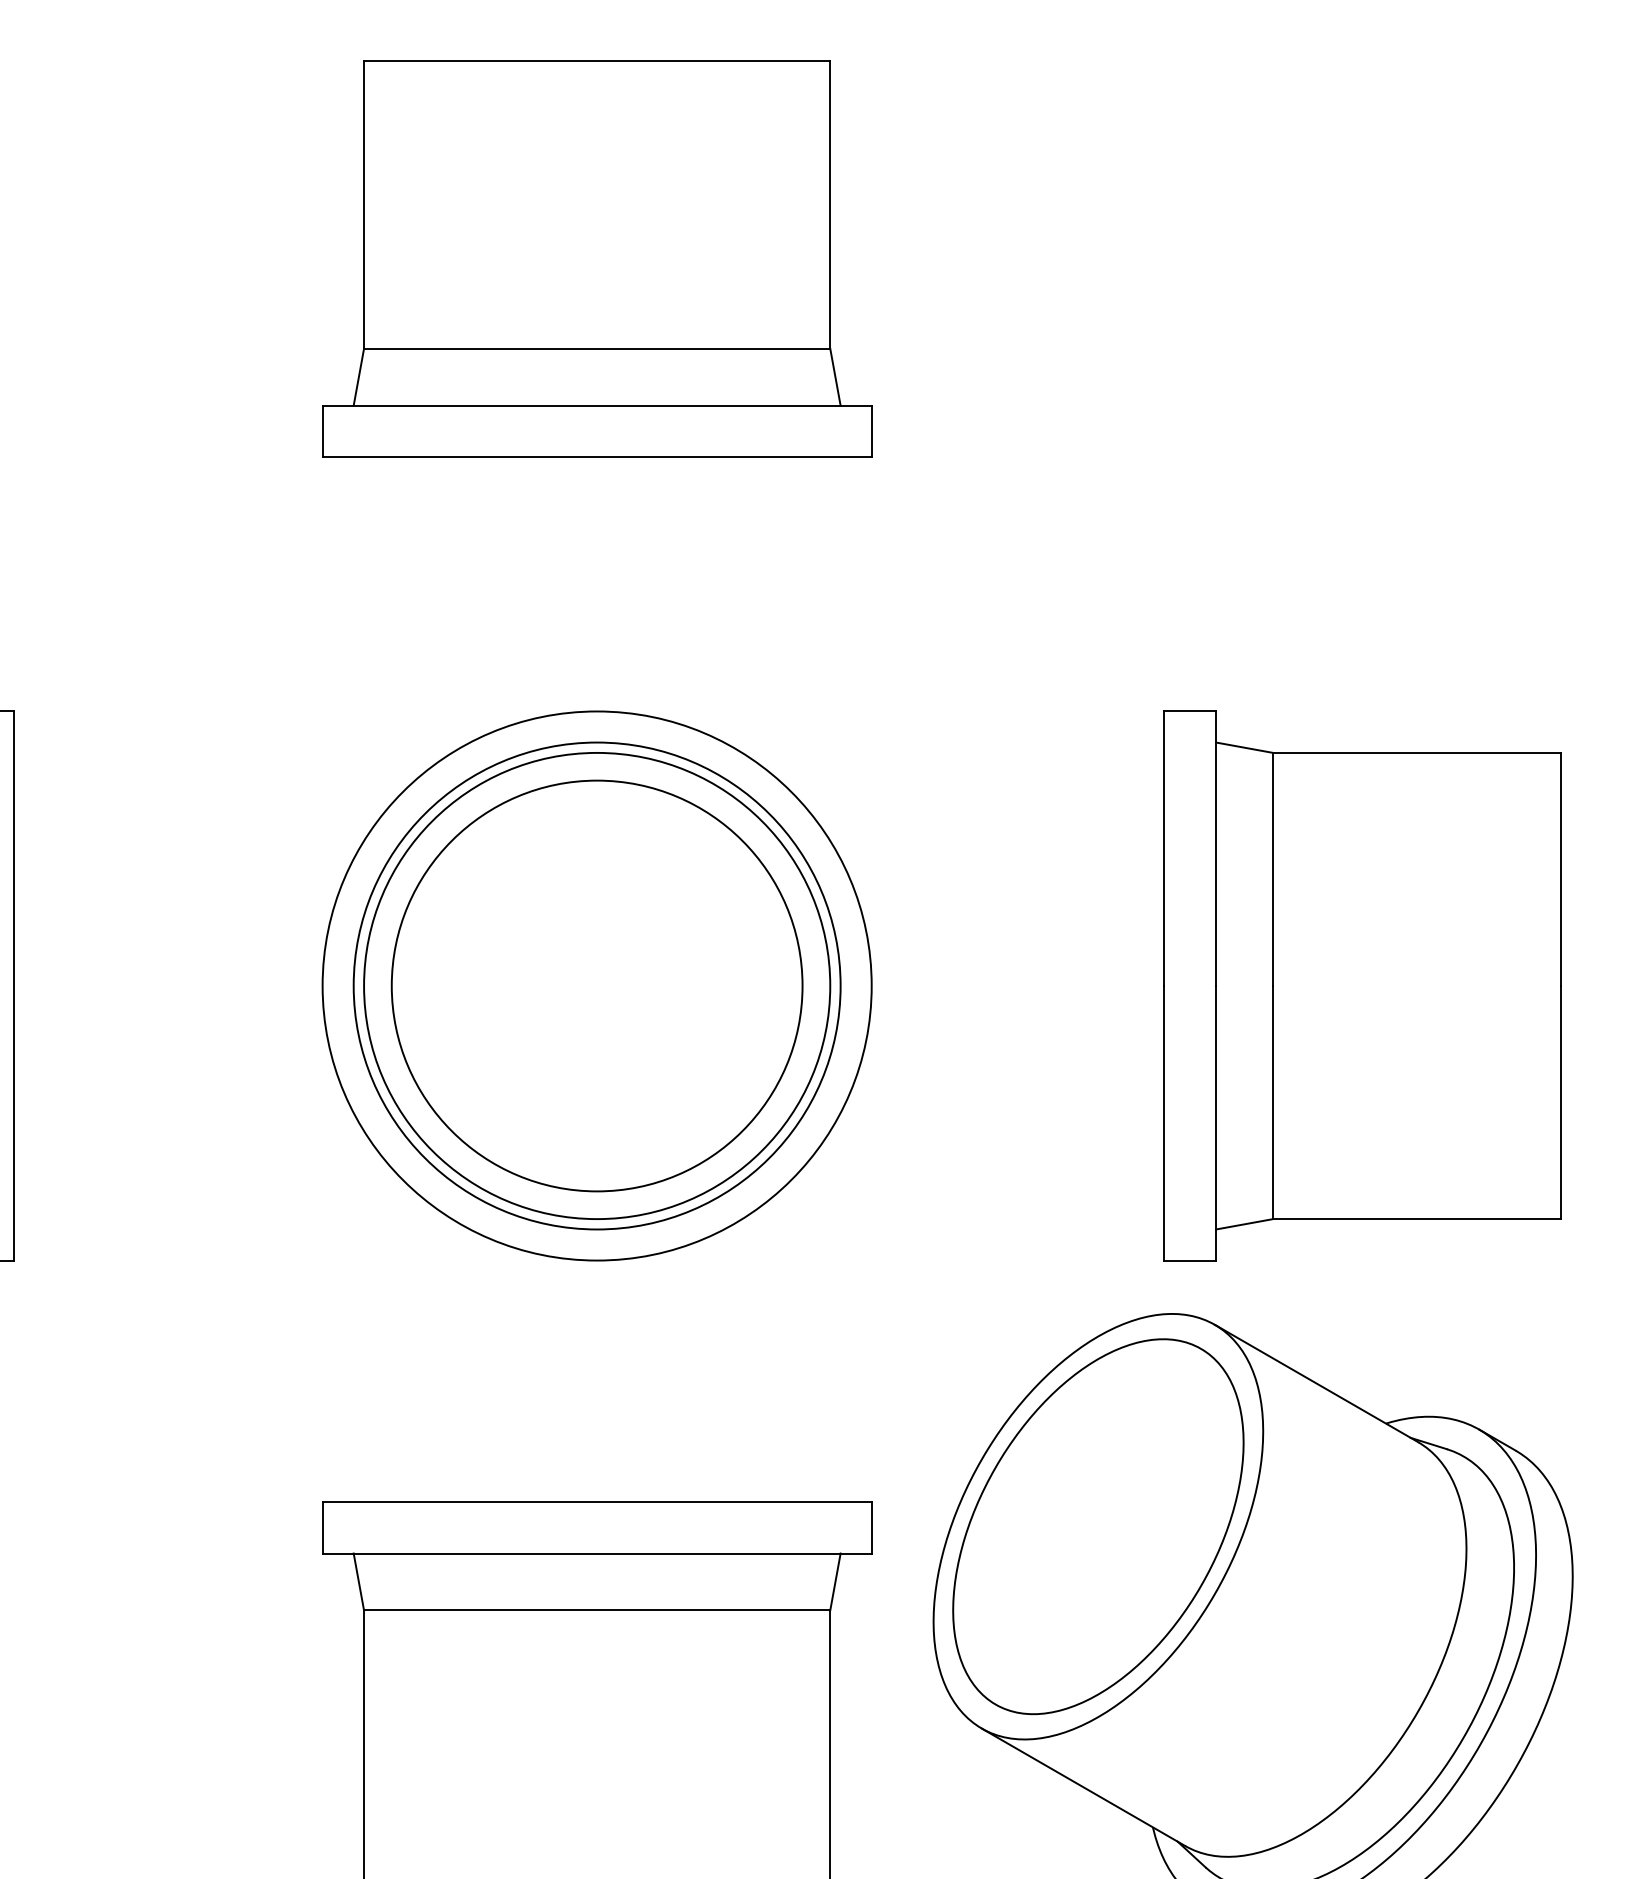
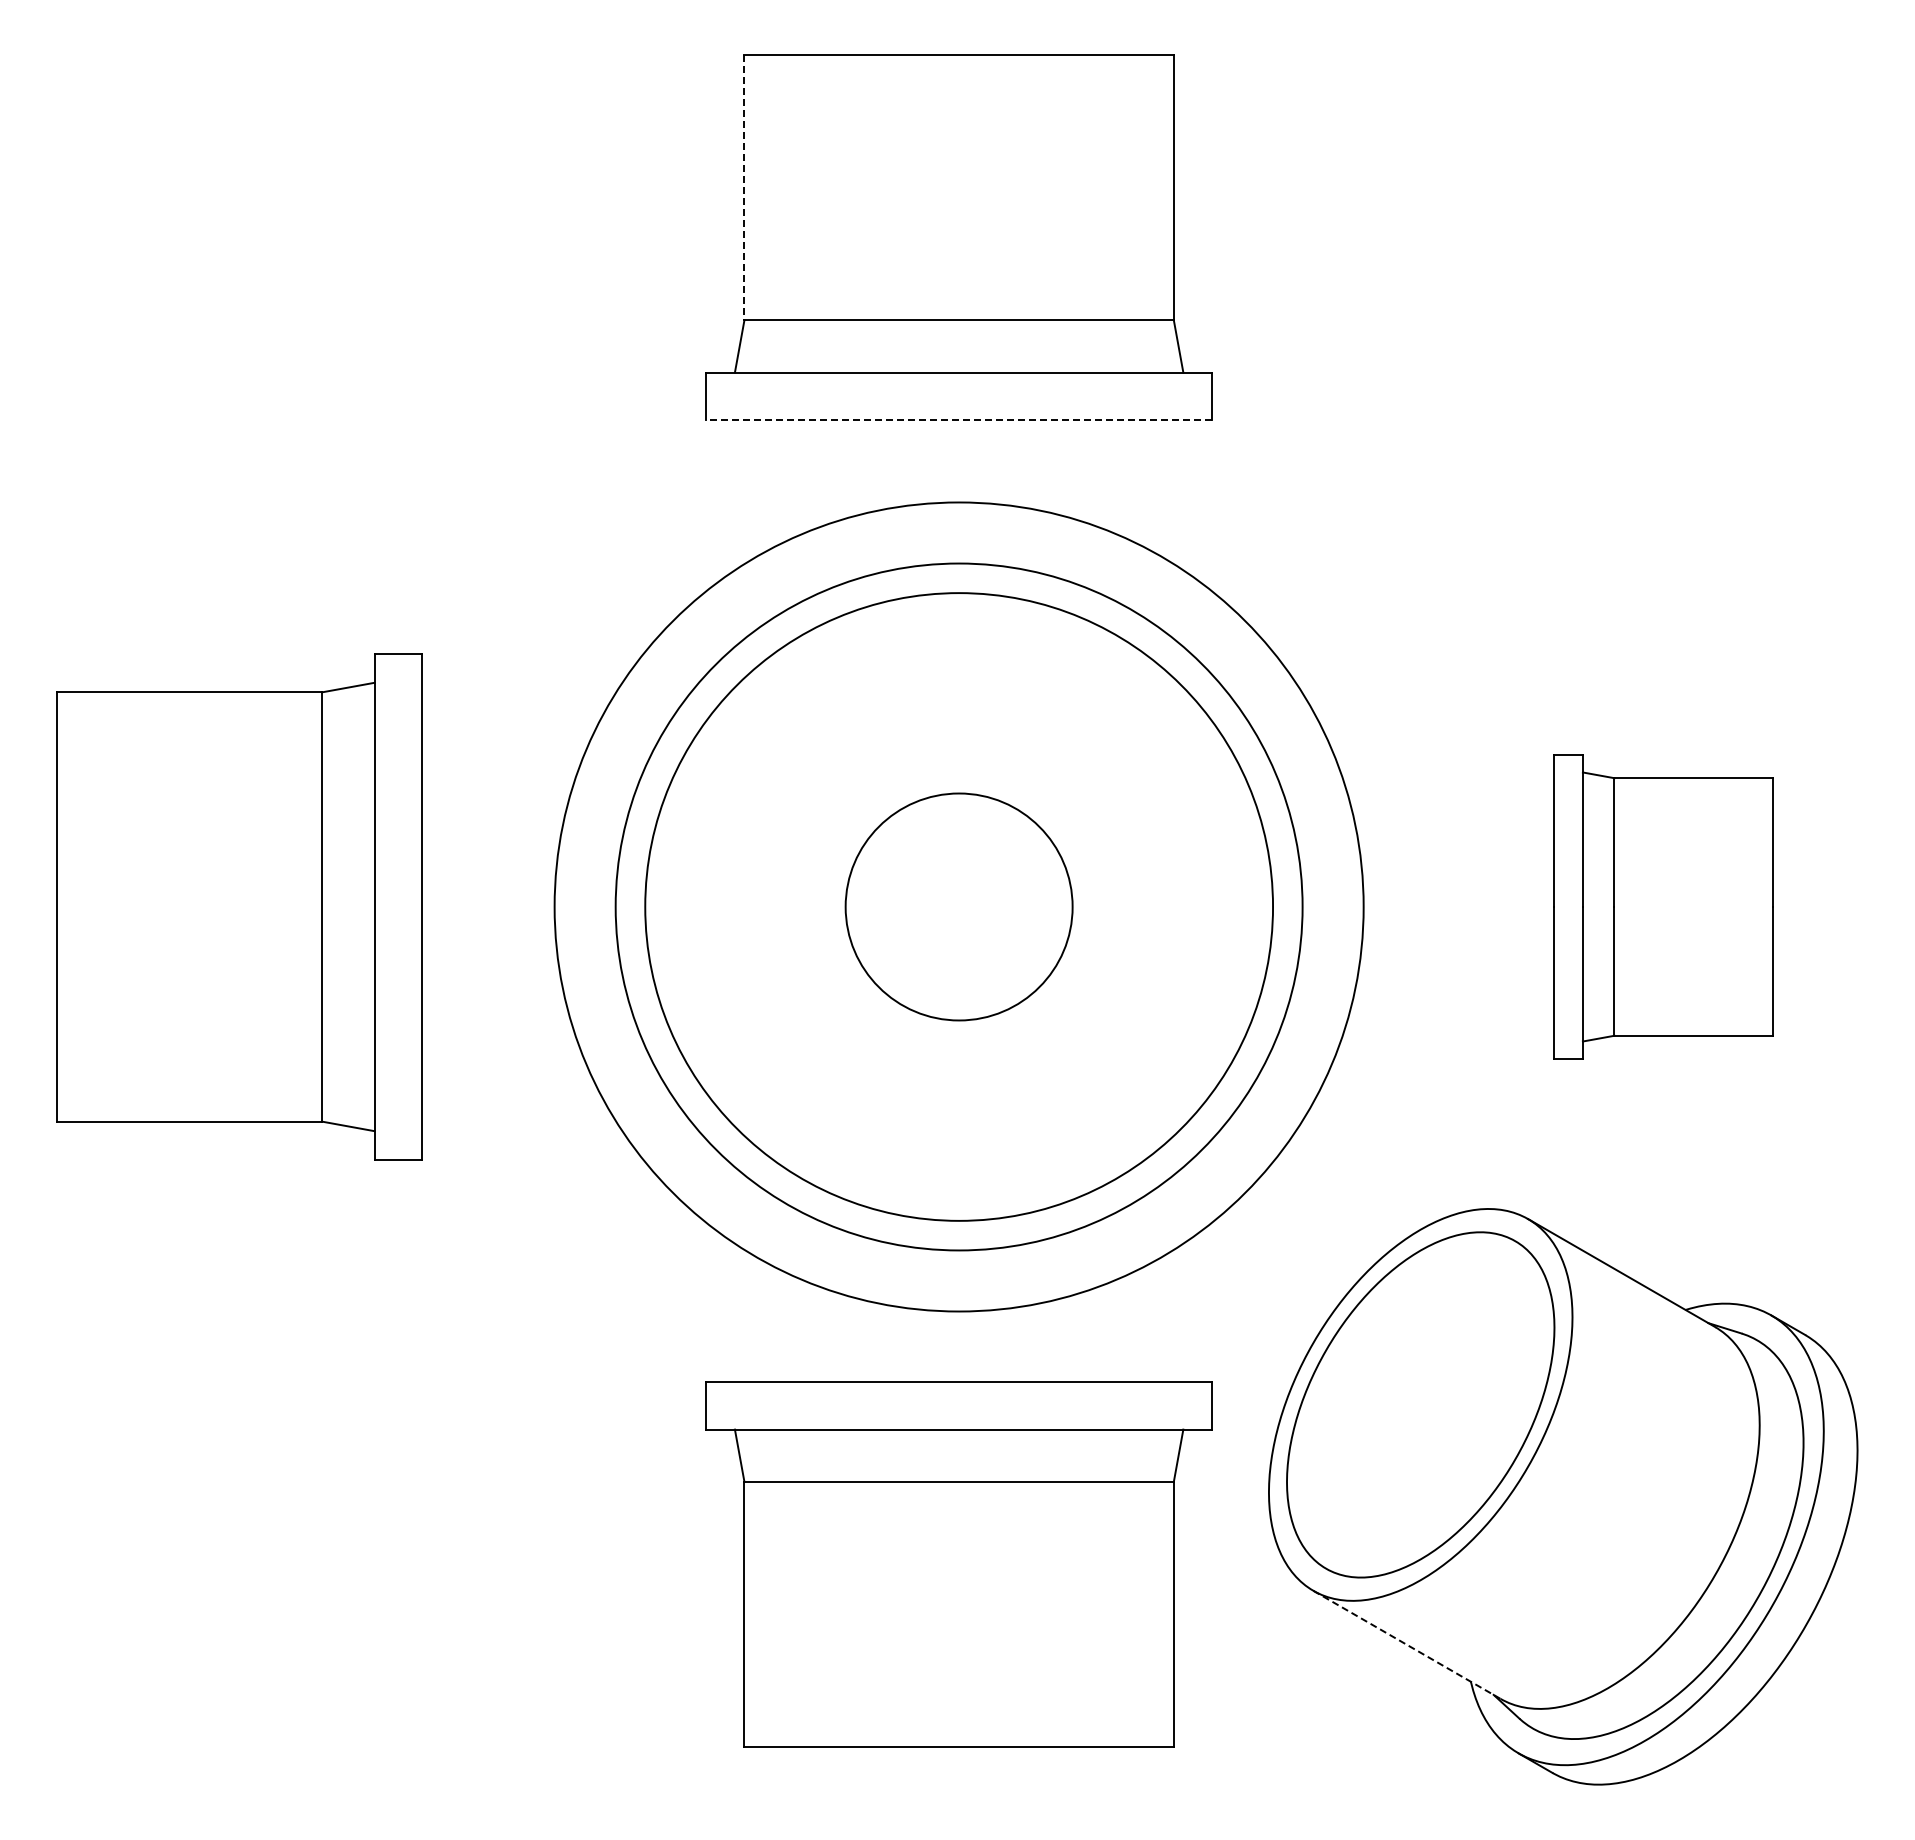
line: (364, 205) -> (744, 188), solid -> dashed
line: (597, 457) -> (959, 420), solid -> dashed
circle: (596, 985) -> (958, 906), size x1.4
circle: (596, 985) -> (958, 906), size x1.6
circle: (596, 985) -> (958, 906), size x1.6
circle: (597, 985) -> (959, 906), size x0.6
part: (1362, 985) -> (1663, 906), size x0.6
line: (1084, 1787) -> (1407, 1645), solid -> dashed

